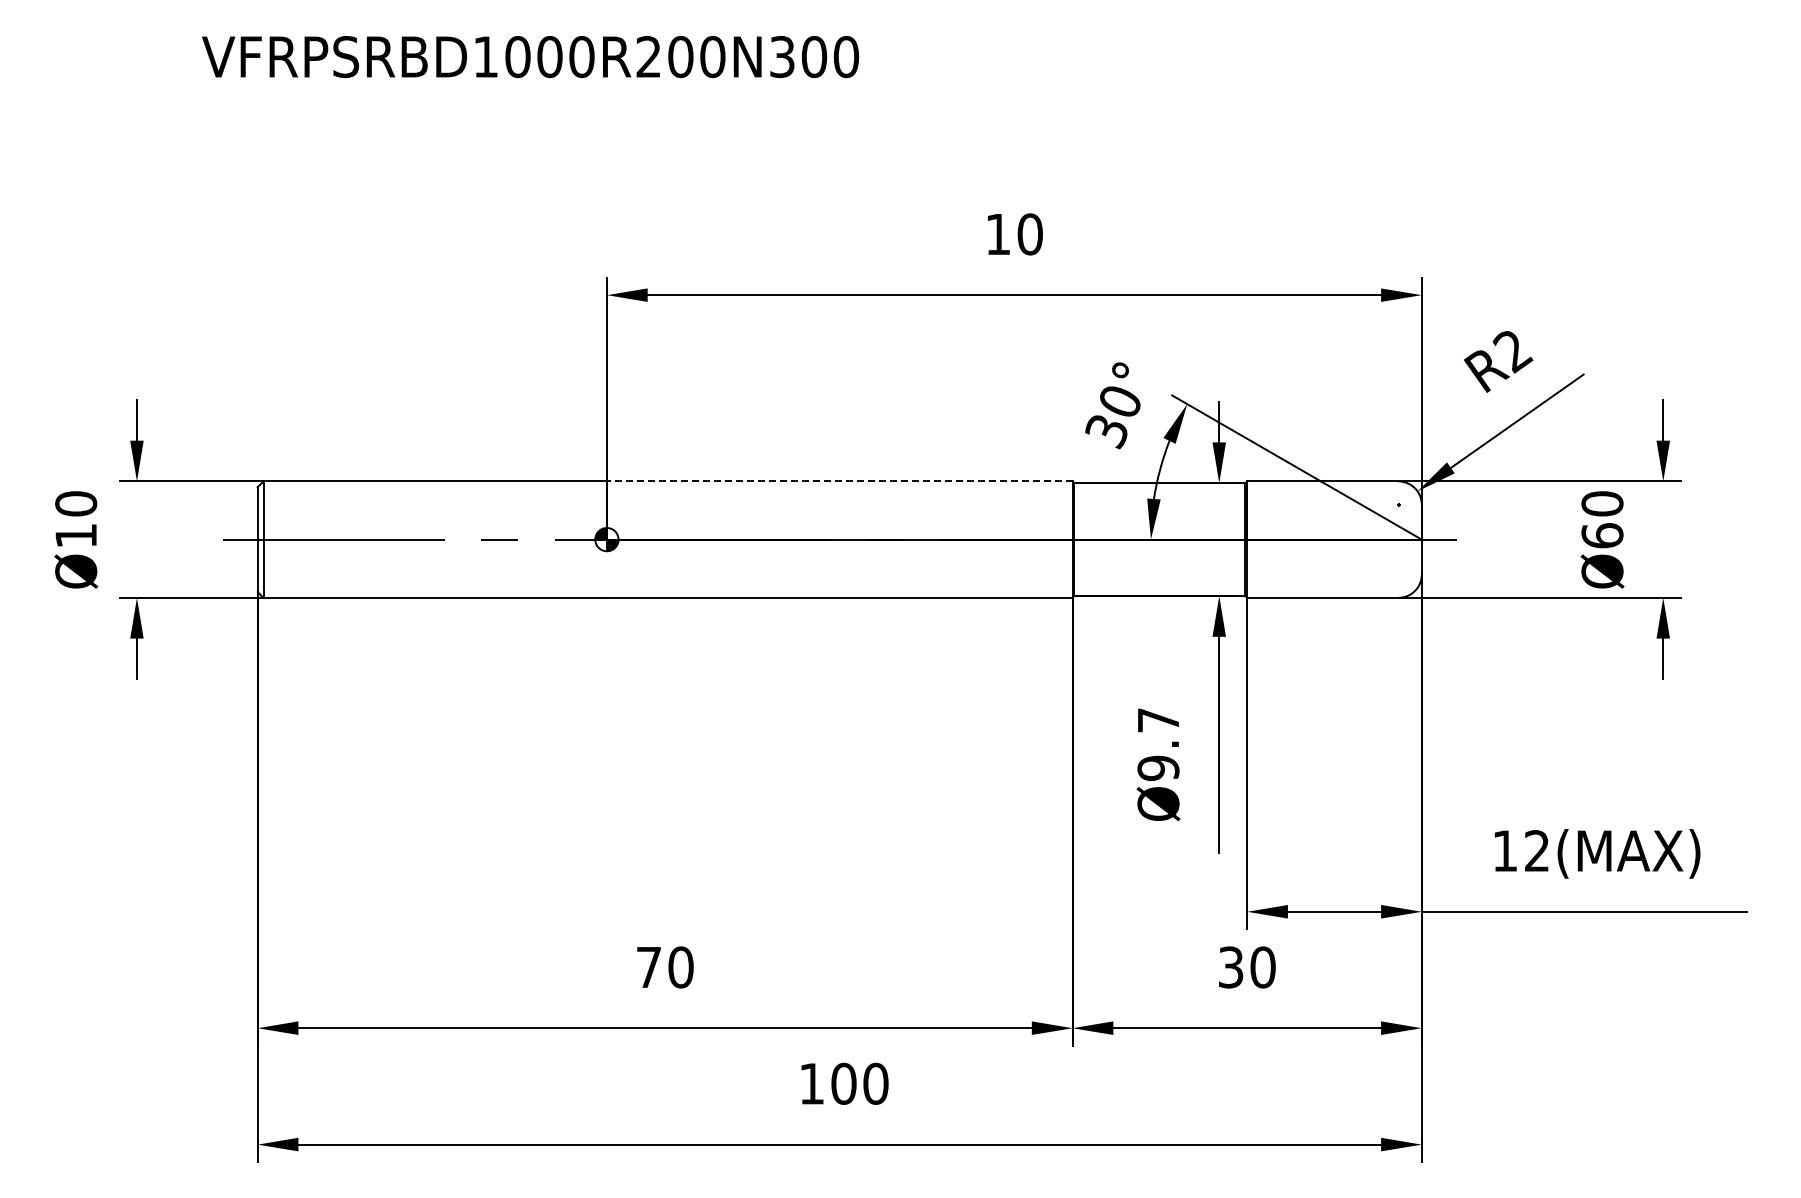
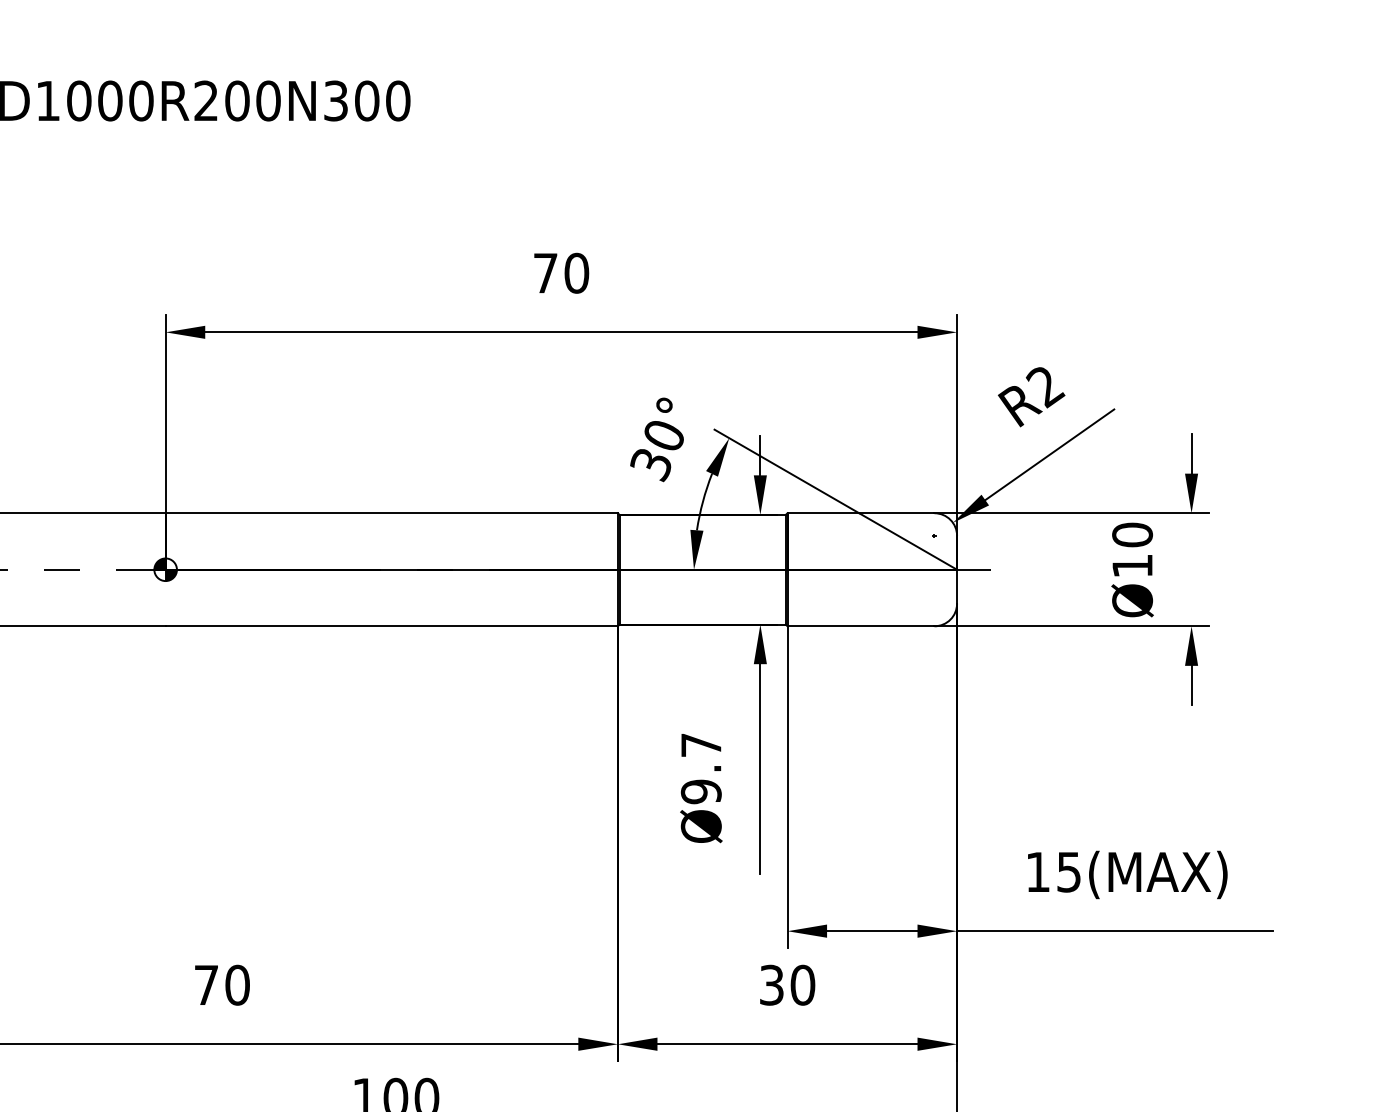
text: (998, 234) -> (545, 273), 10 -> 70
line: (839, 481) -> (391, 513), dashed -> solid
text: (1602, 535) -> (1132, 565), Ø60 -> Ø10
text: (1536, 851) -> (1068, 872), 12(MAX) -> 15(MAX)

